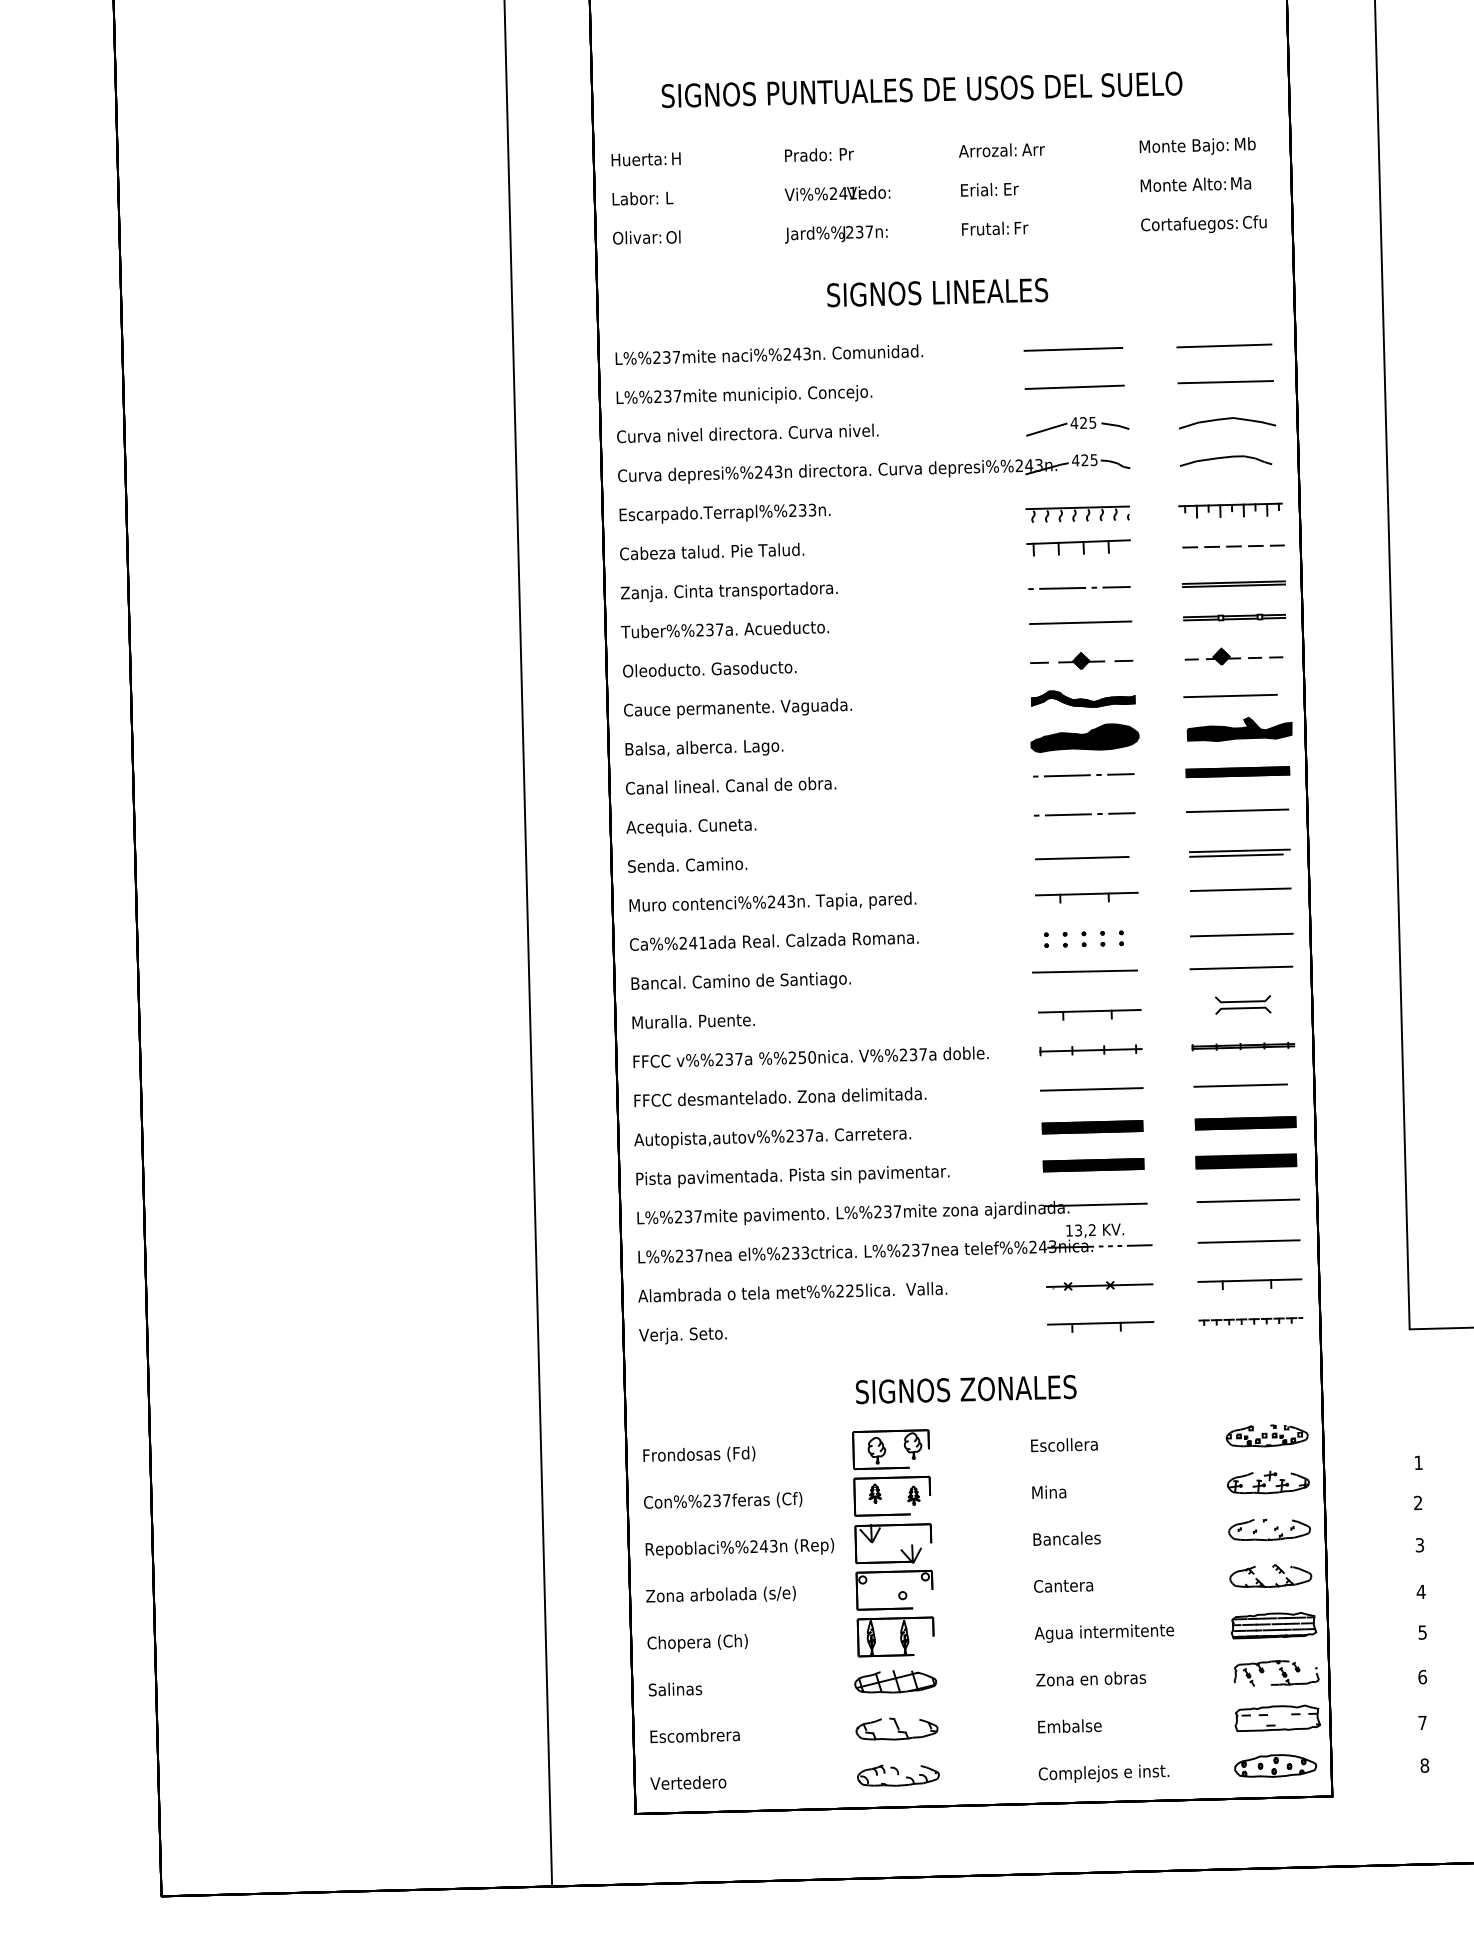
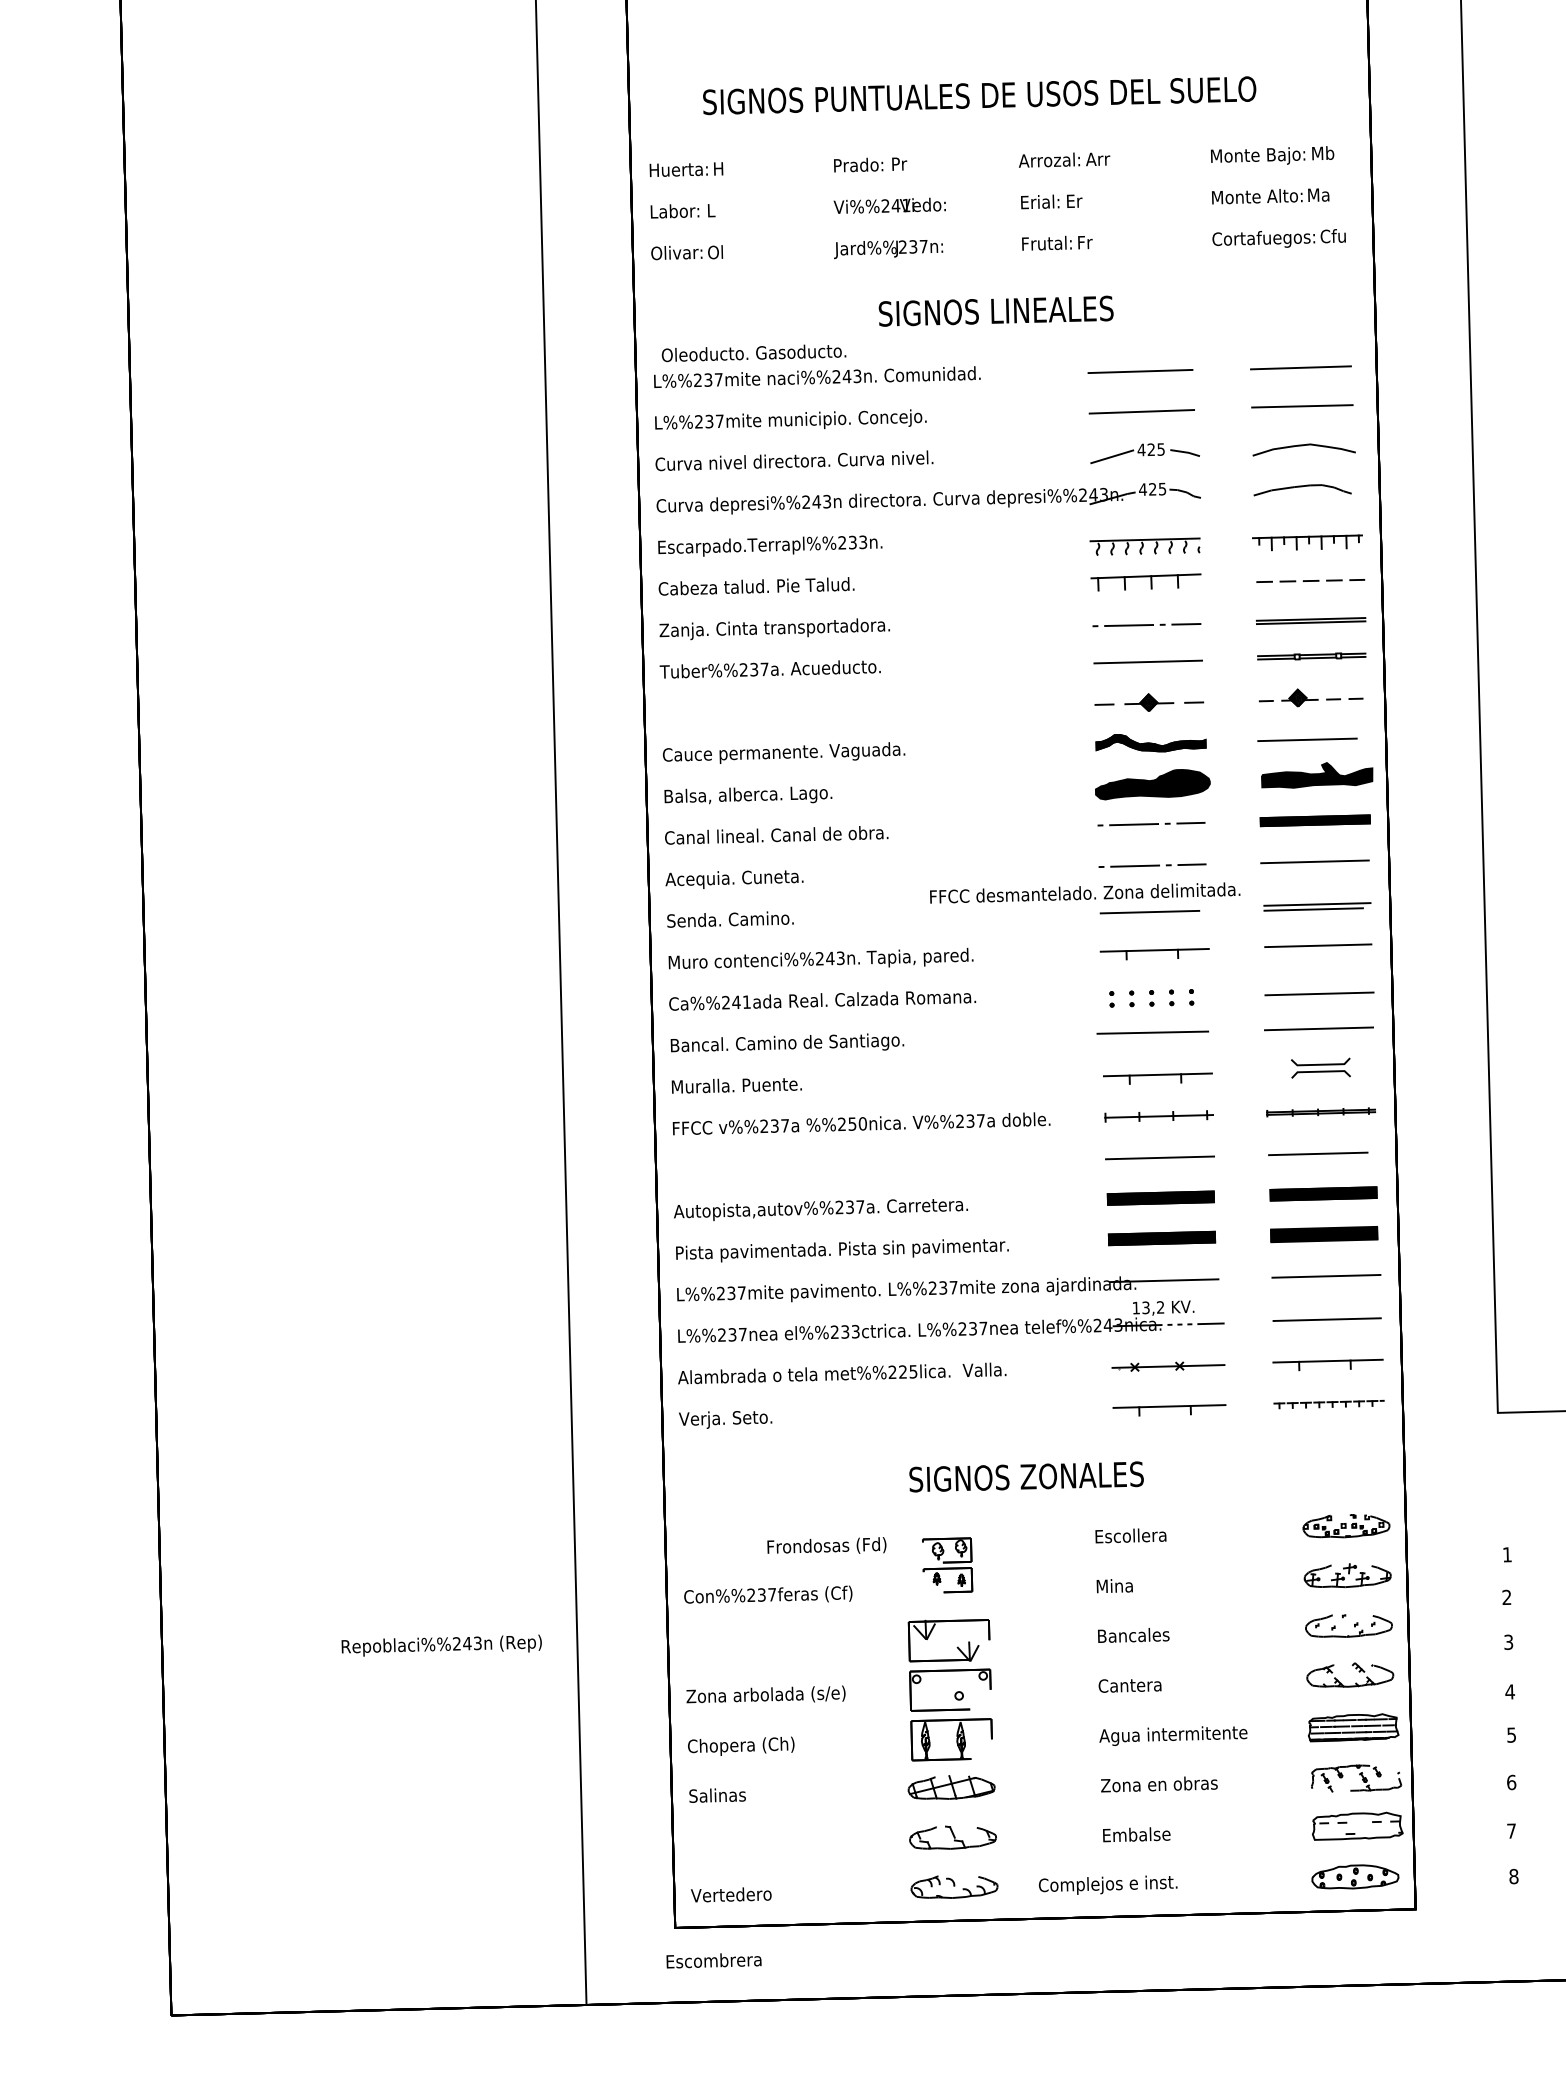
text: (709, 669) -> (753, 353), moved
text: (780, 1097) -> (1085, 893), moved
text: (699, 1453) -> (827, 1544), moved
part: (891, 1472) -> (947, 1565), size x0.6
text: (739, 1548) -> (441, 1645), moved
text: (694, 1735) -> (713, 1960), moved
text: (1103, 1773) -> (1107, 1884), moved

